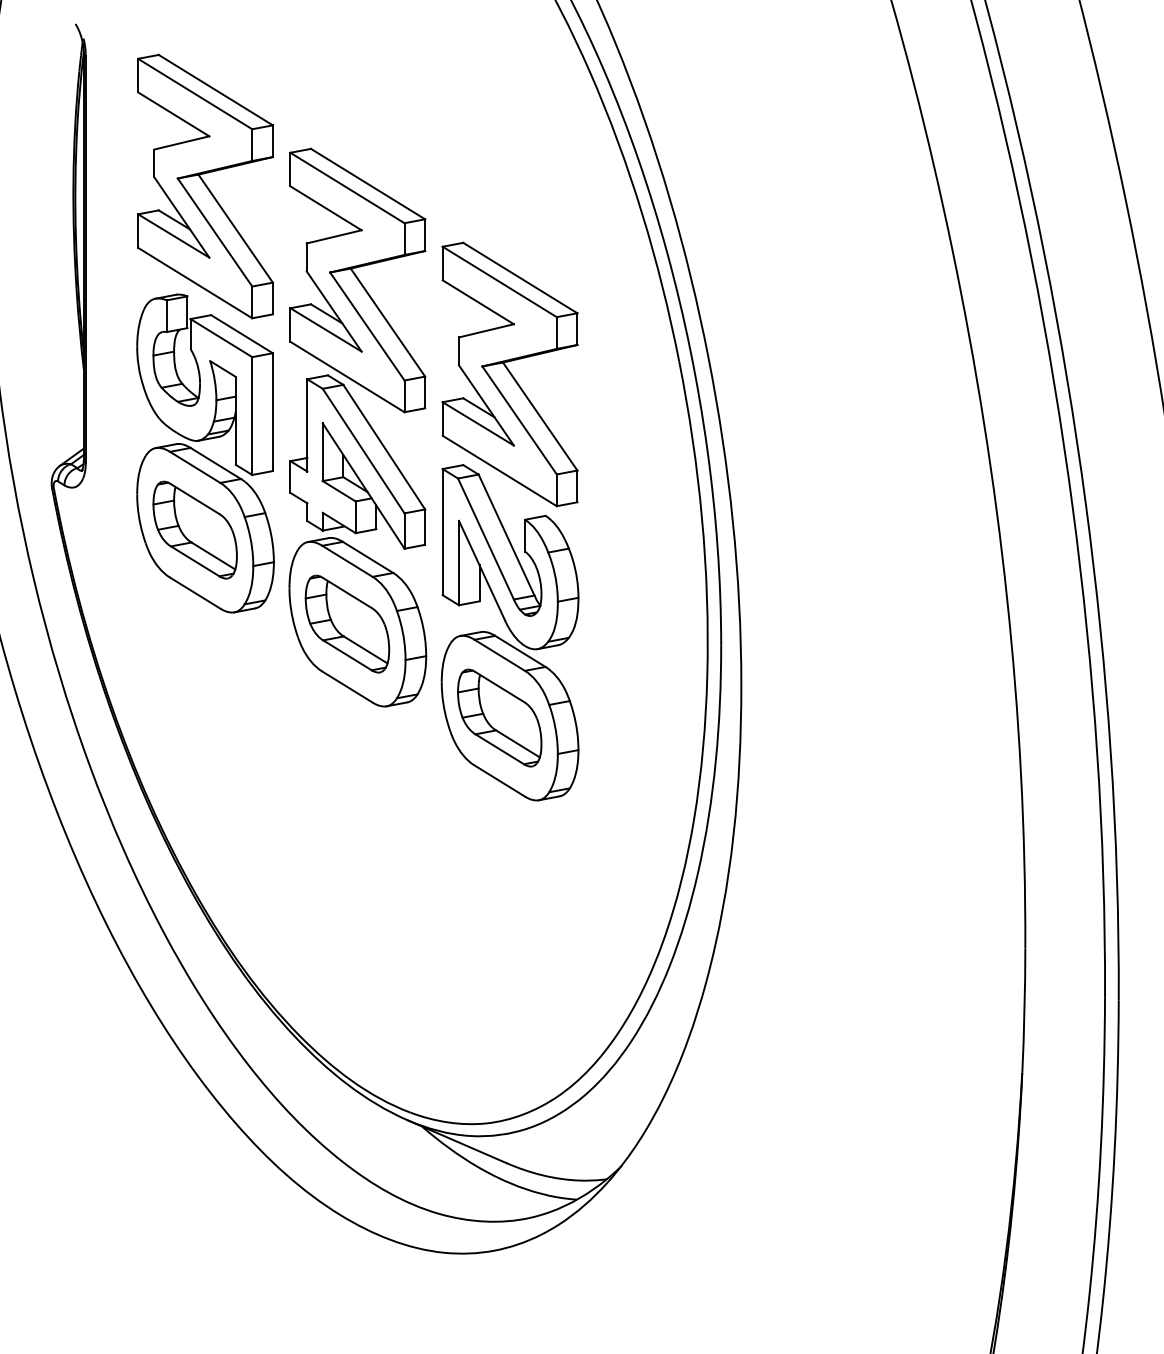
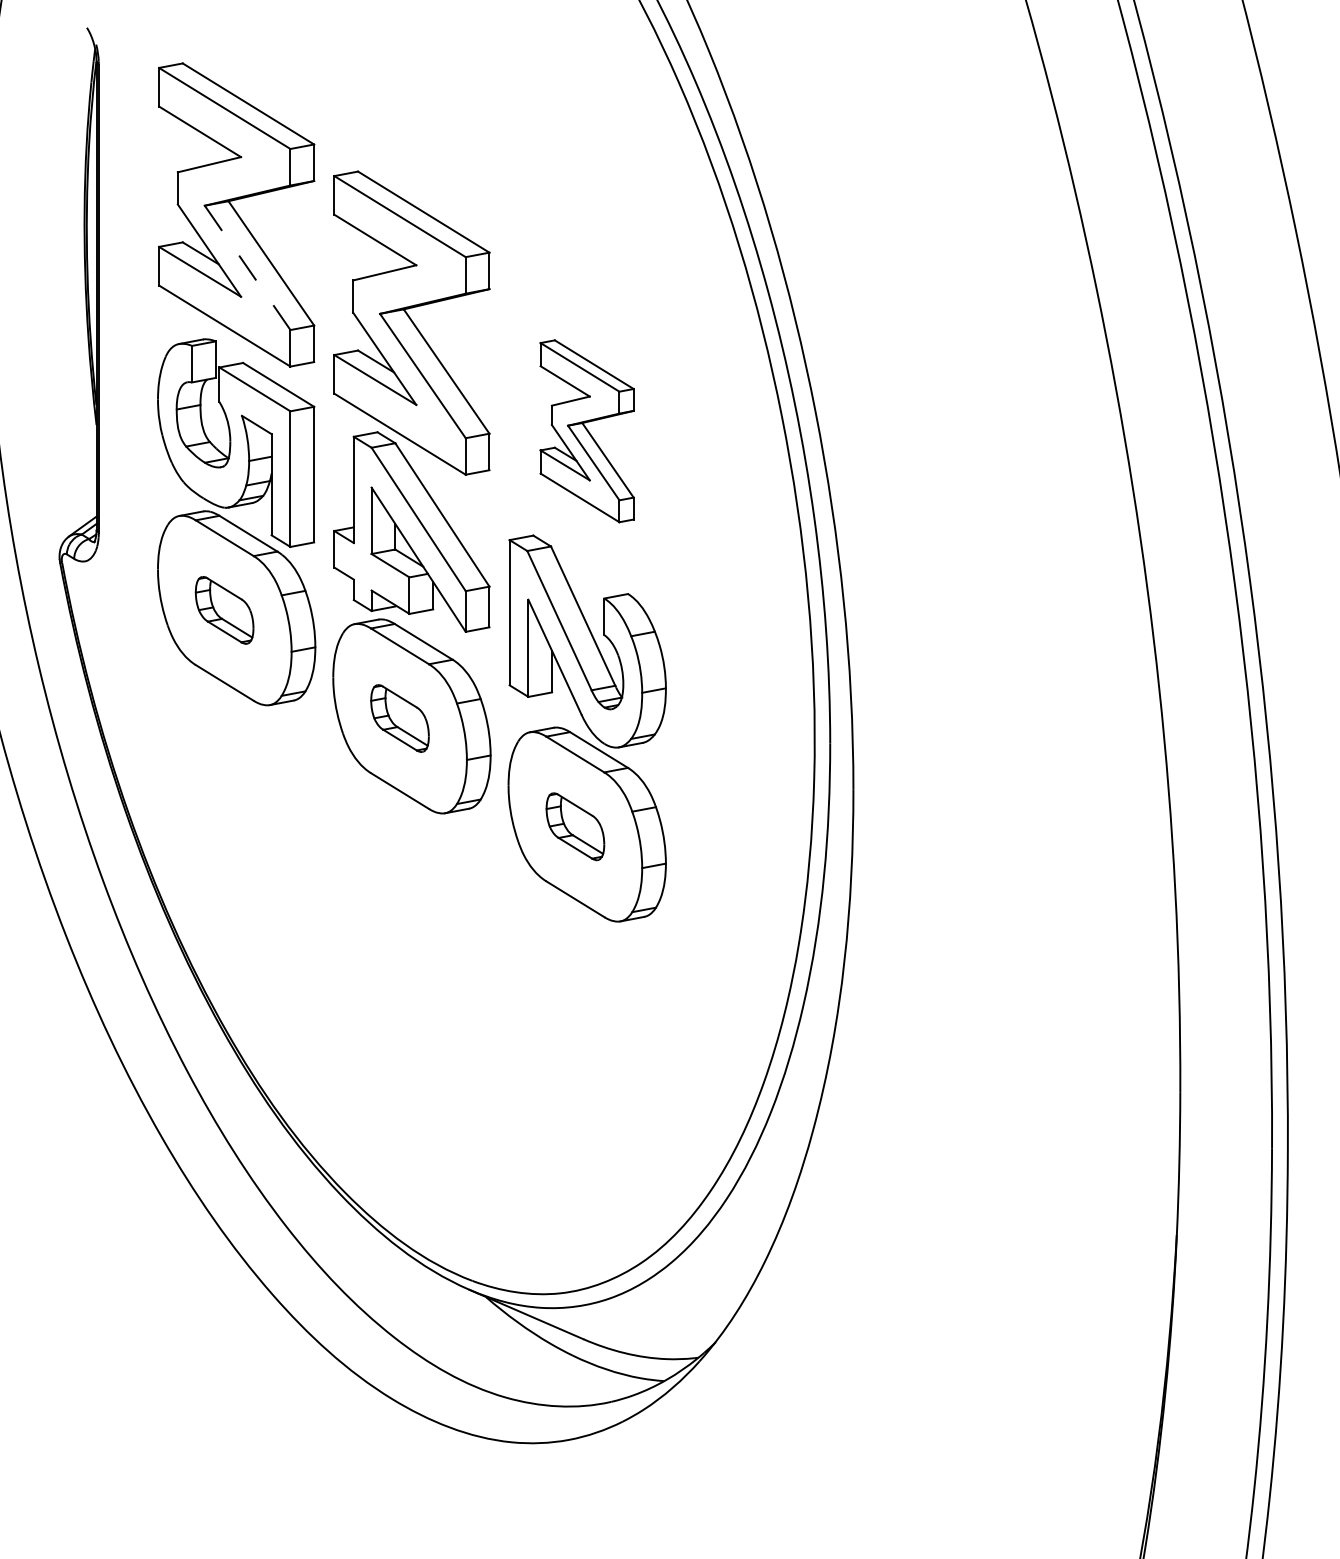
line: (215, 232) -> (248, 267), solid -> dashed
part: (509, 374) -> (586, 431), size x0.6
part: (194, 529) -> (223, 609), size x0.6
part: (347, 623) -> (400, 717), size x0.6
part: (499, 717) -> (575, 826), size x0.6

